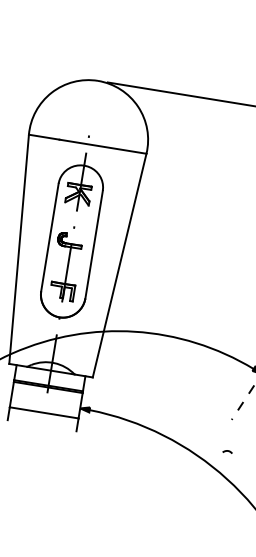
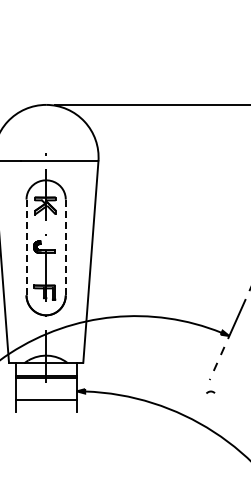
line: (49, 237) -> (26, 247), solid -> dashed
line: (93, 244) -> (65, 247), solid -> dashed
curve: (227, 450) -> (210, 391), moved

